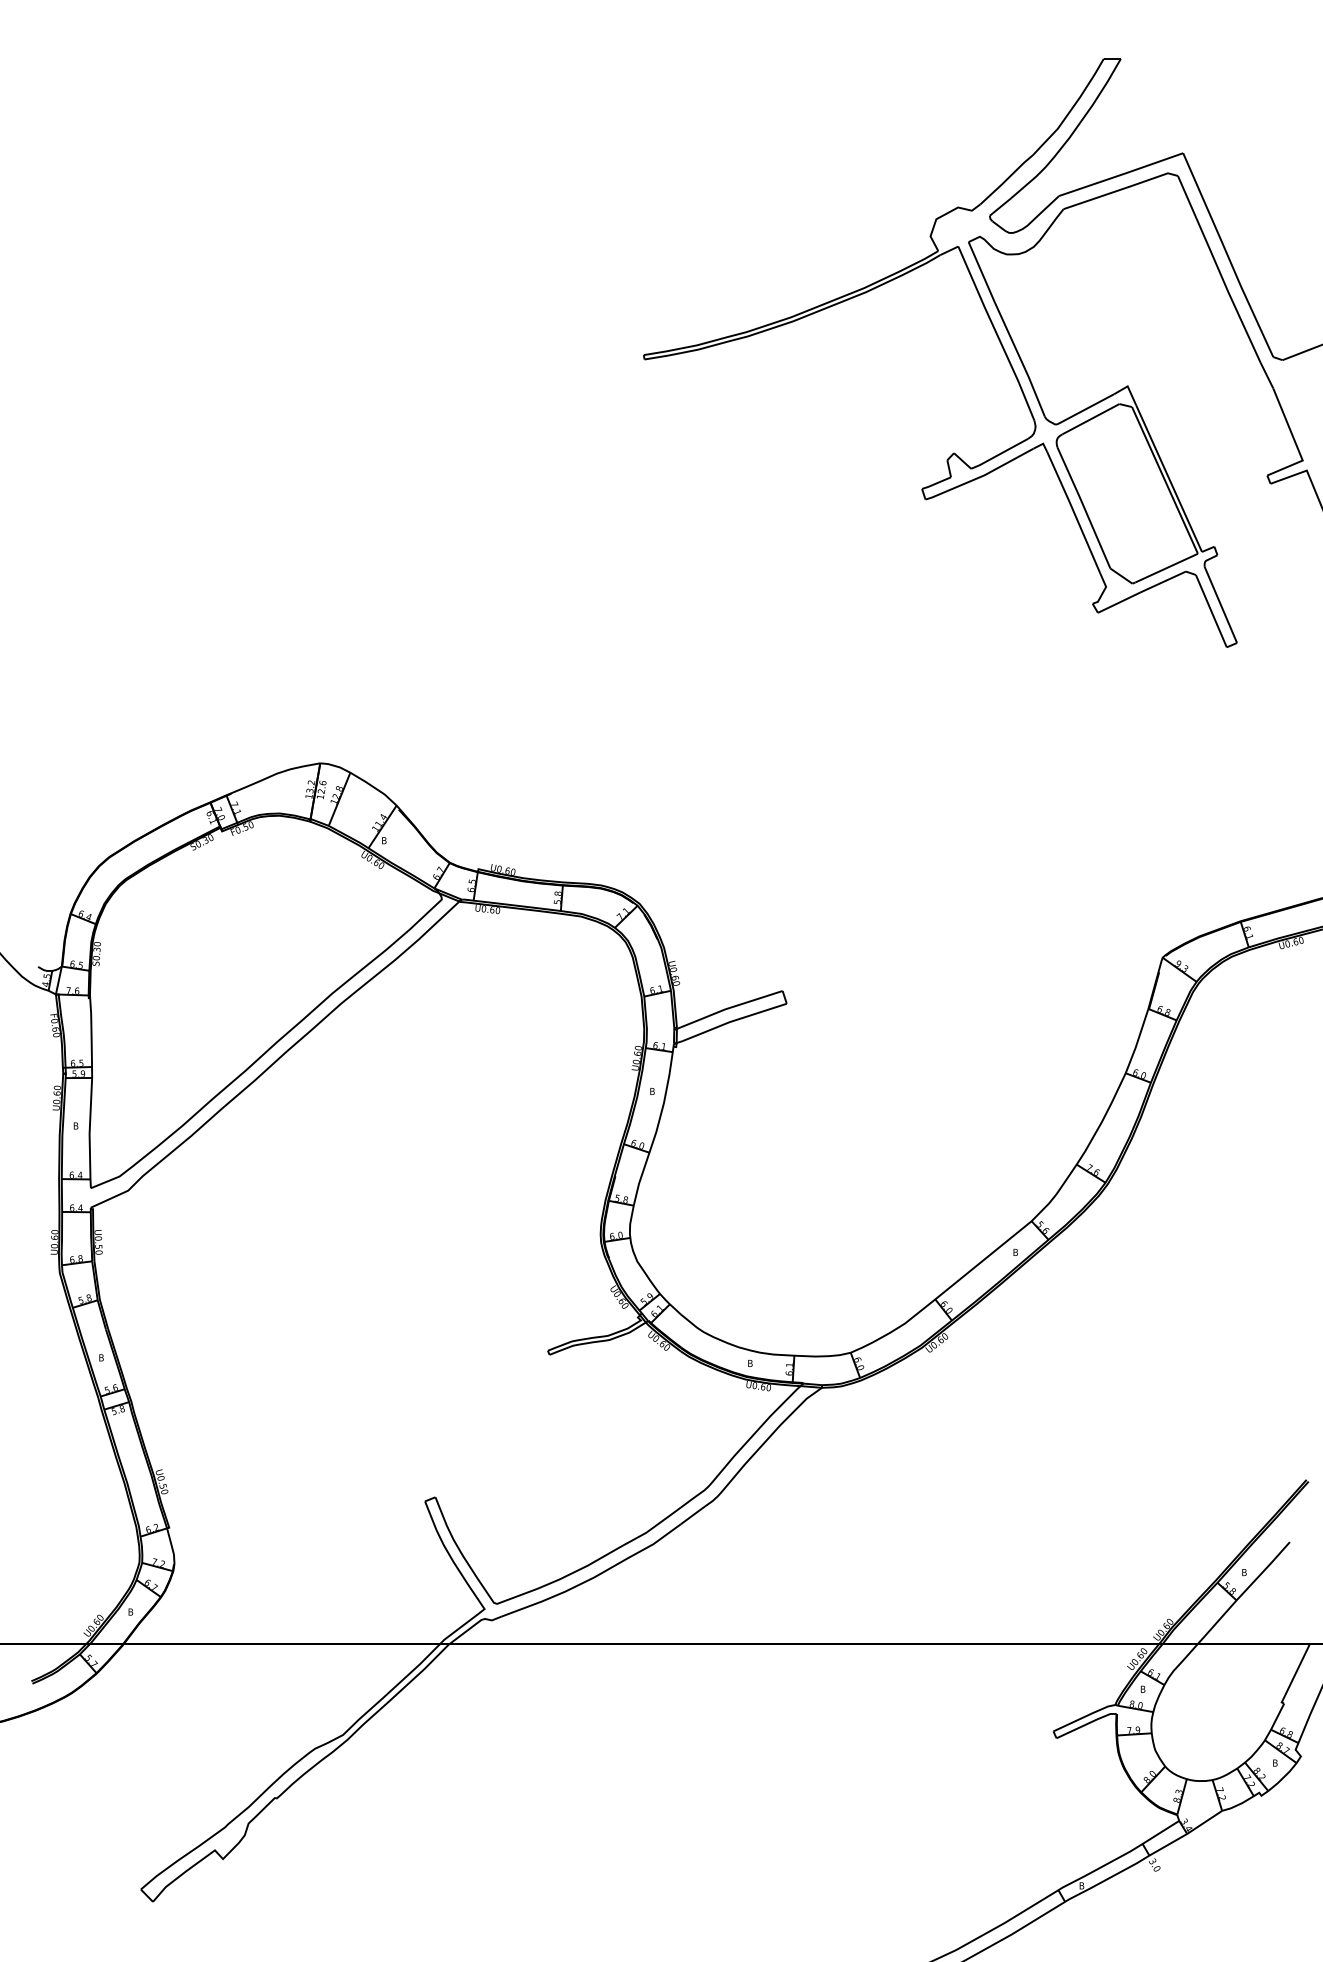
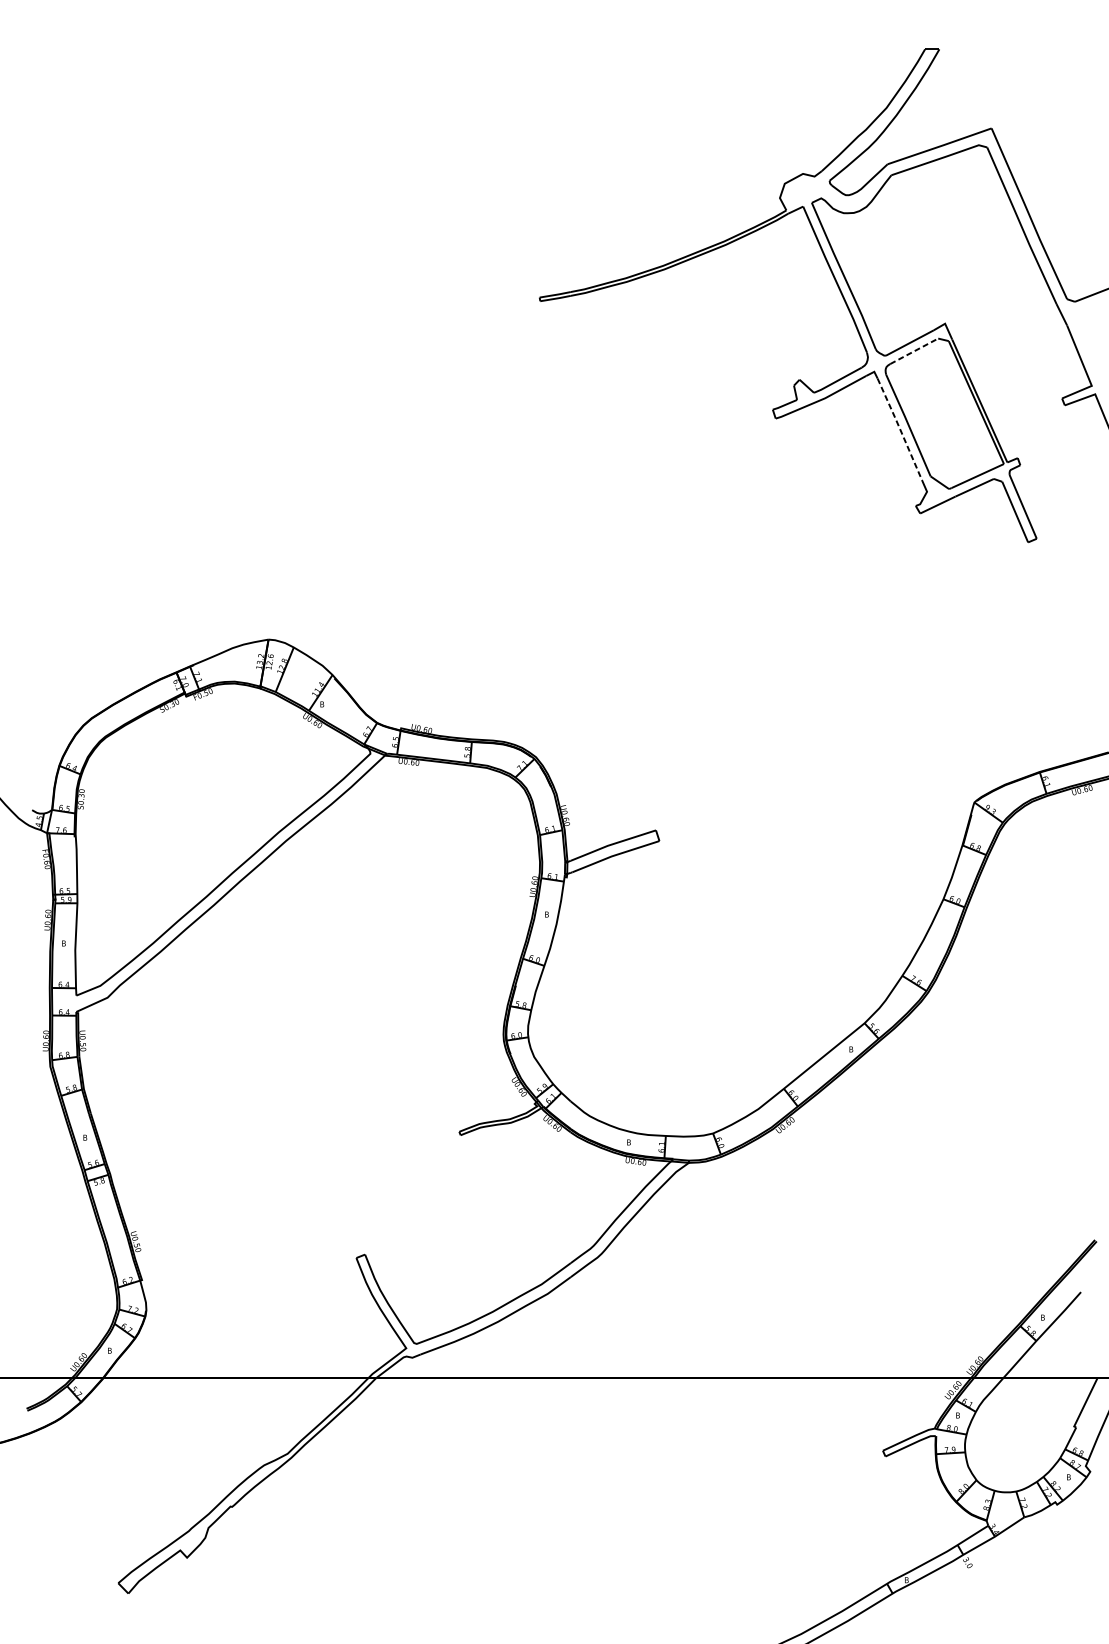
line: (1091, 419) -> (914, 351), solid -> dashed
line: (1073, 511) -> (899, 428), solid -> dashed

